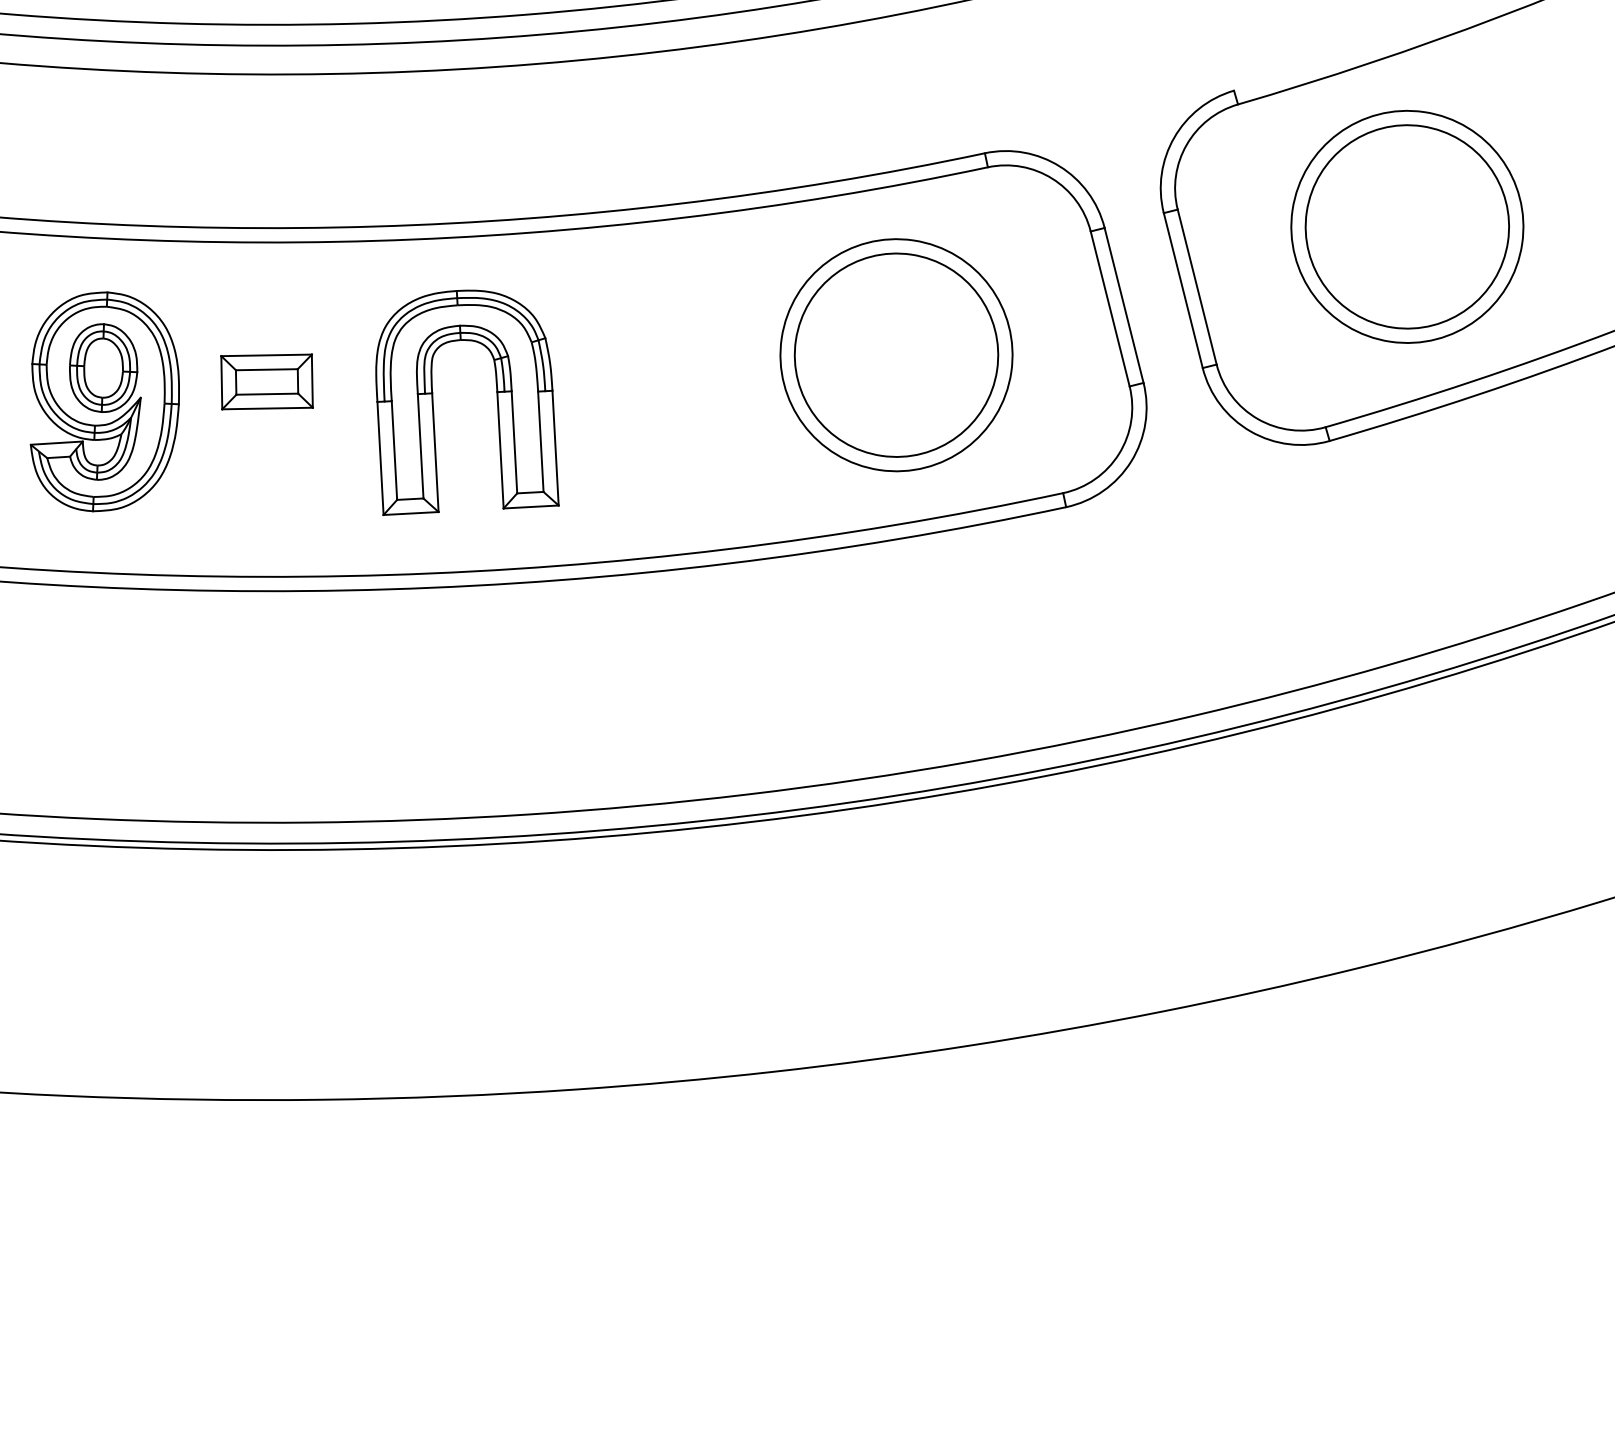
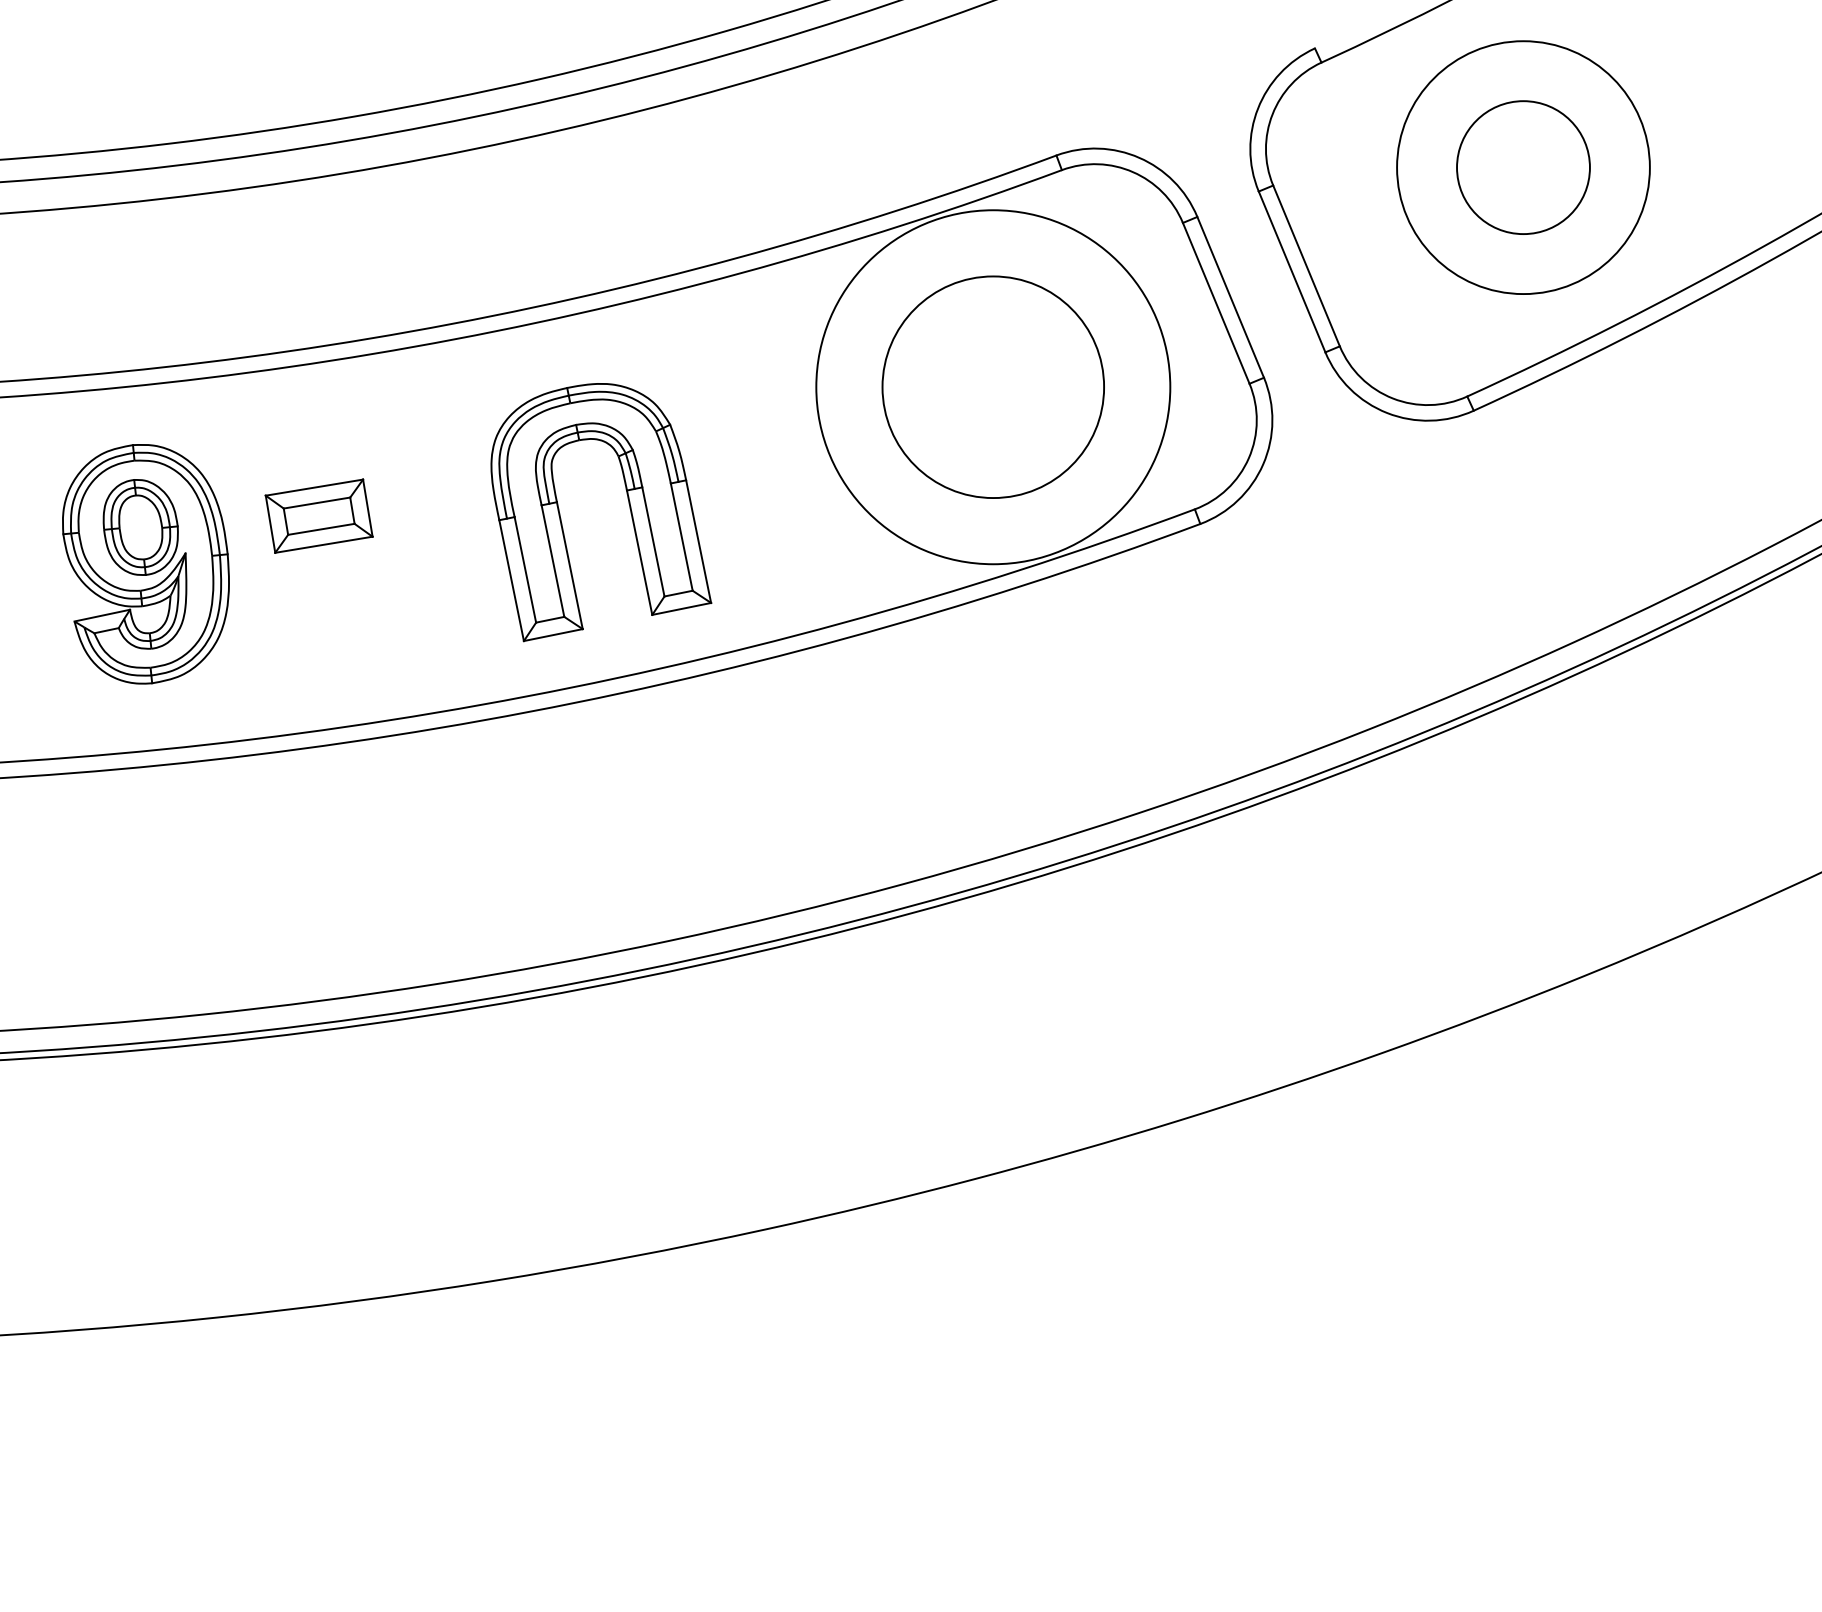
circle: (1407, 226) -> (1523, 167), size x0.6
circle: (895, 354) -> (992, 386), size x1.4
part: (496, 405) -> (628, 504), moved

